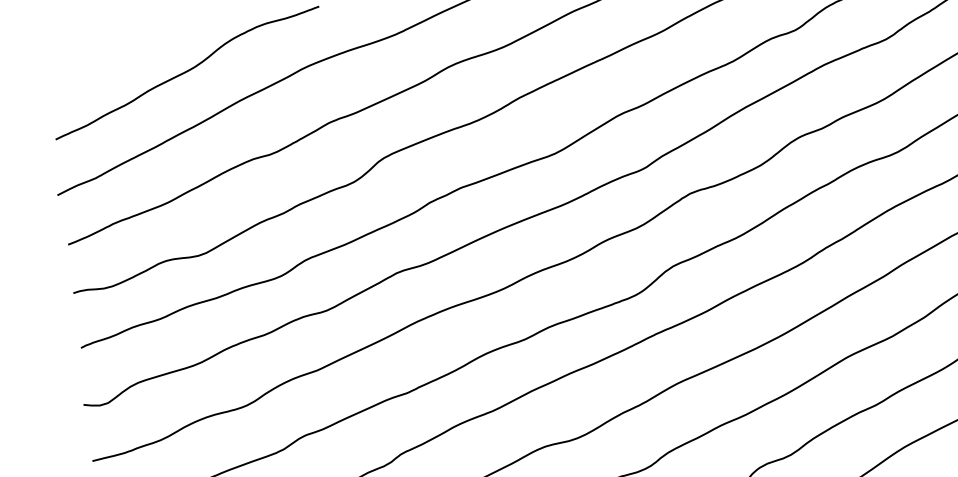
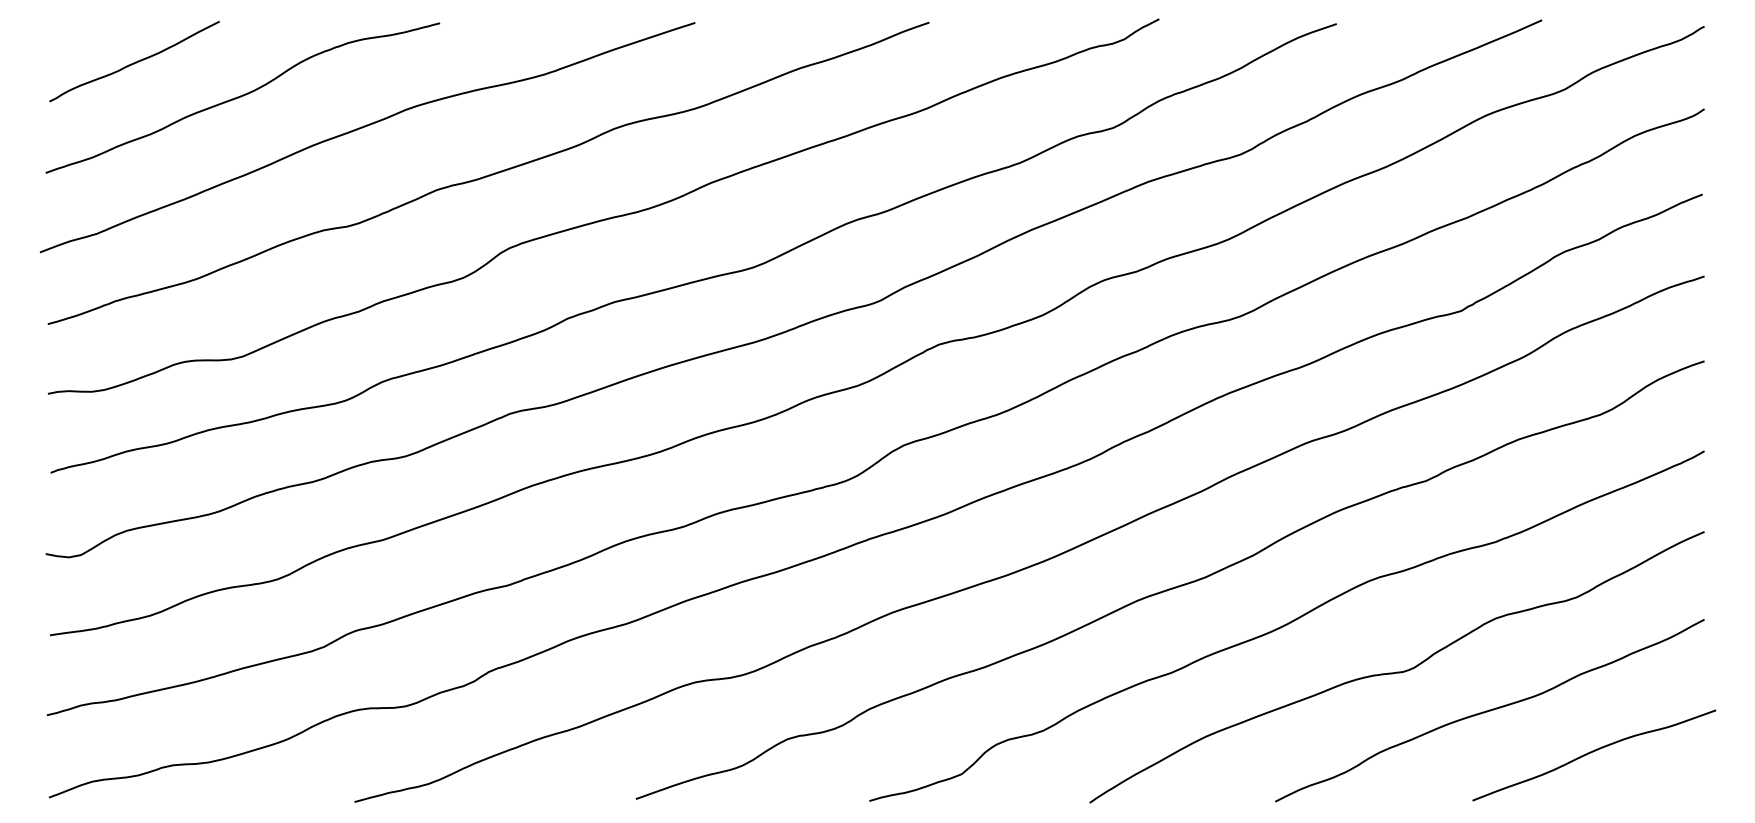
curve: (109, 55) -> (135, 61), added

